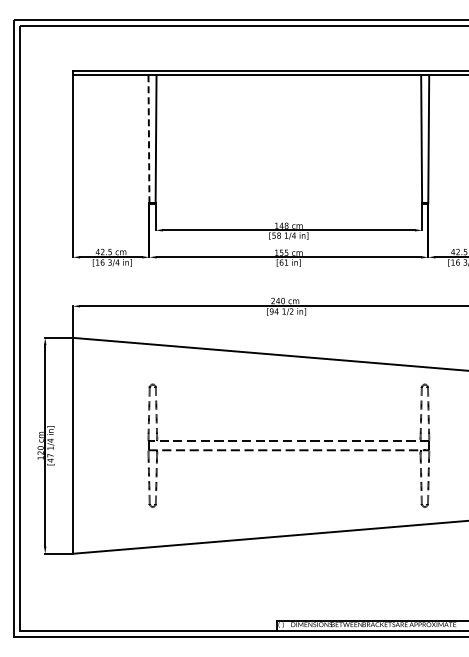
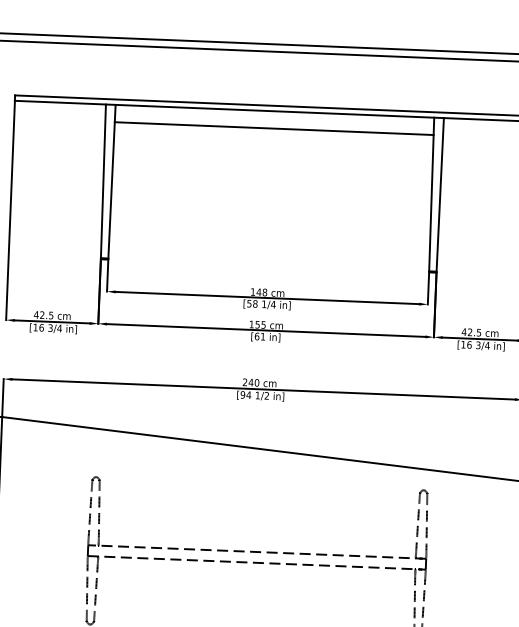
line: (288, 89) -> (273, 128), added
line: (148, 139) -> (102, 181), dashed -> solid

